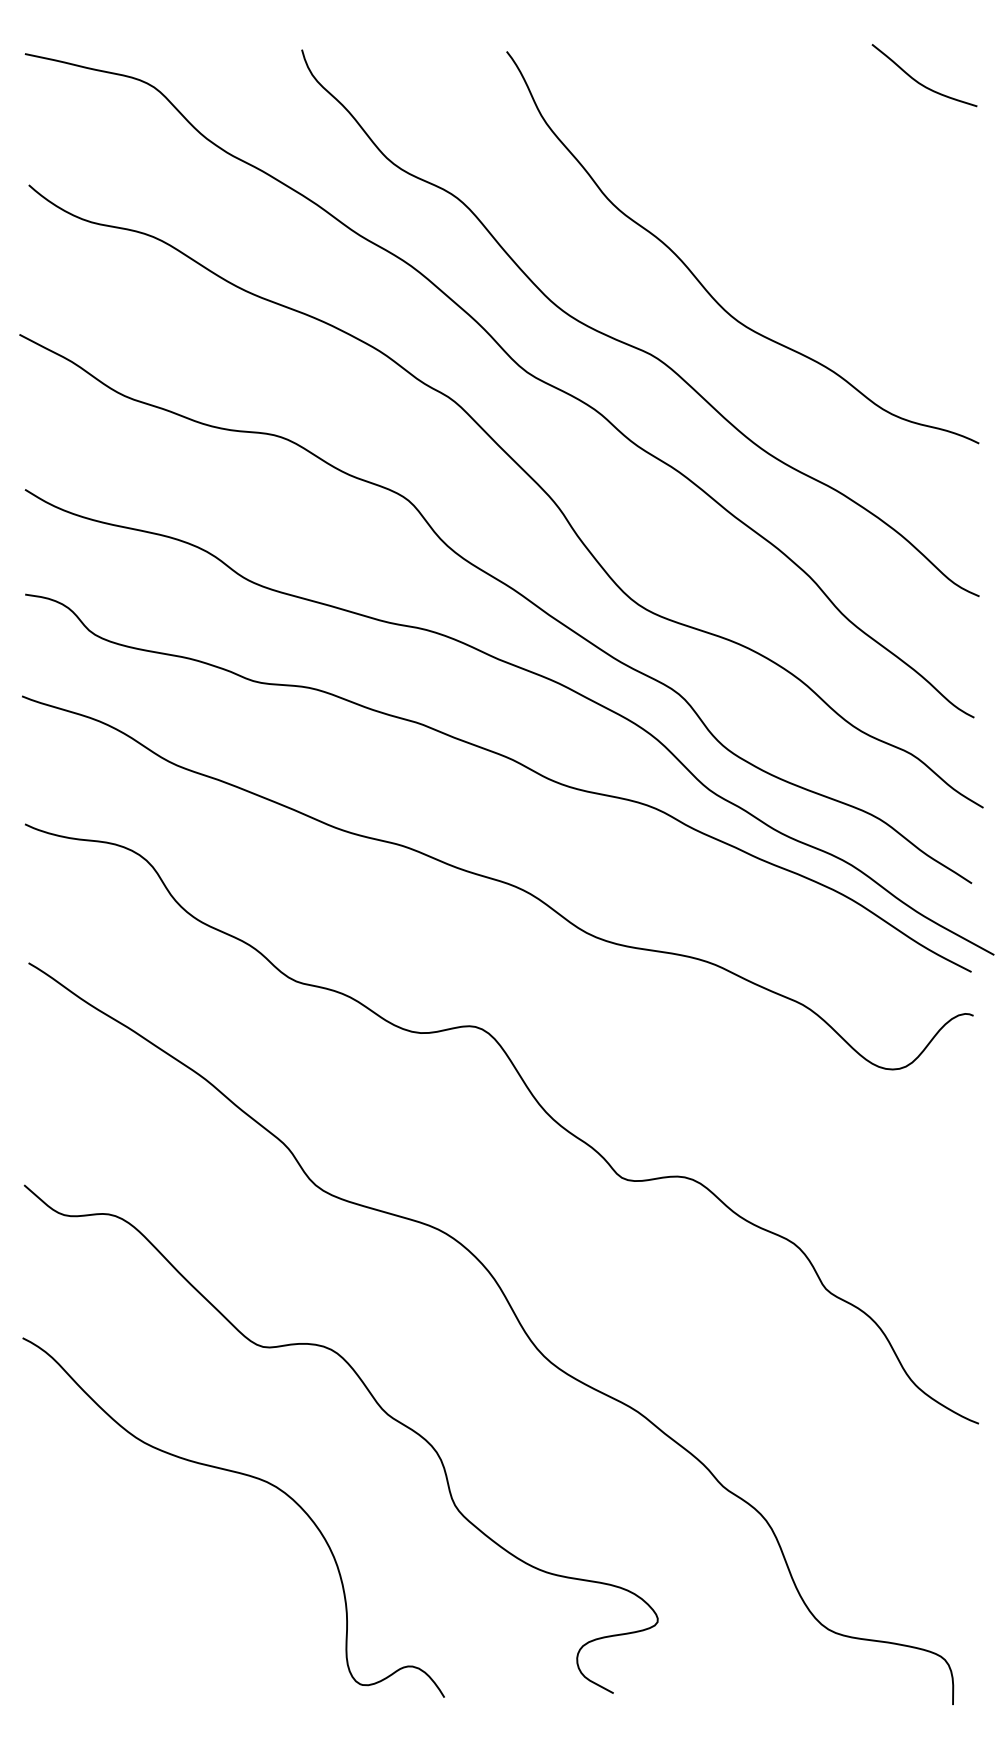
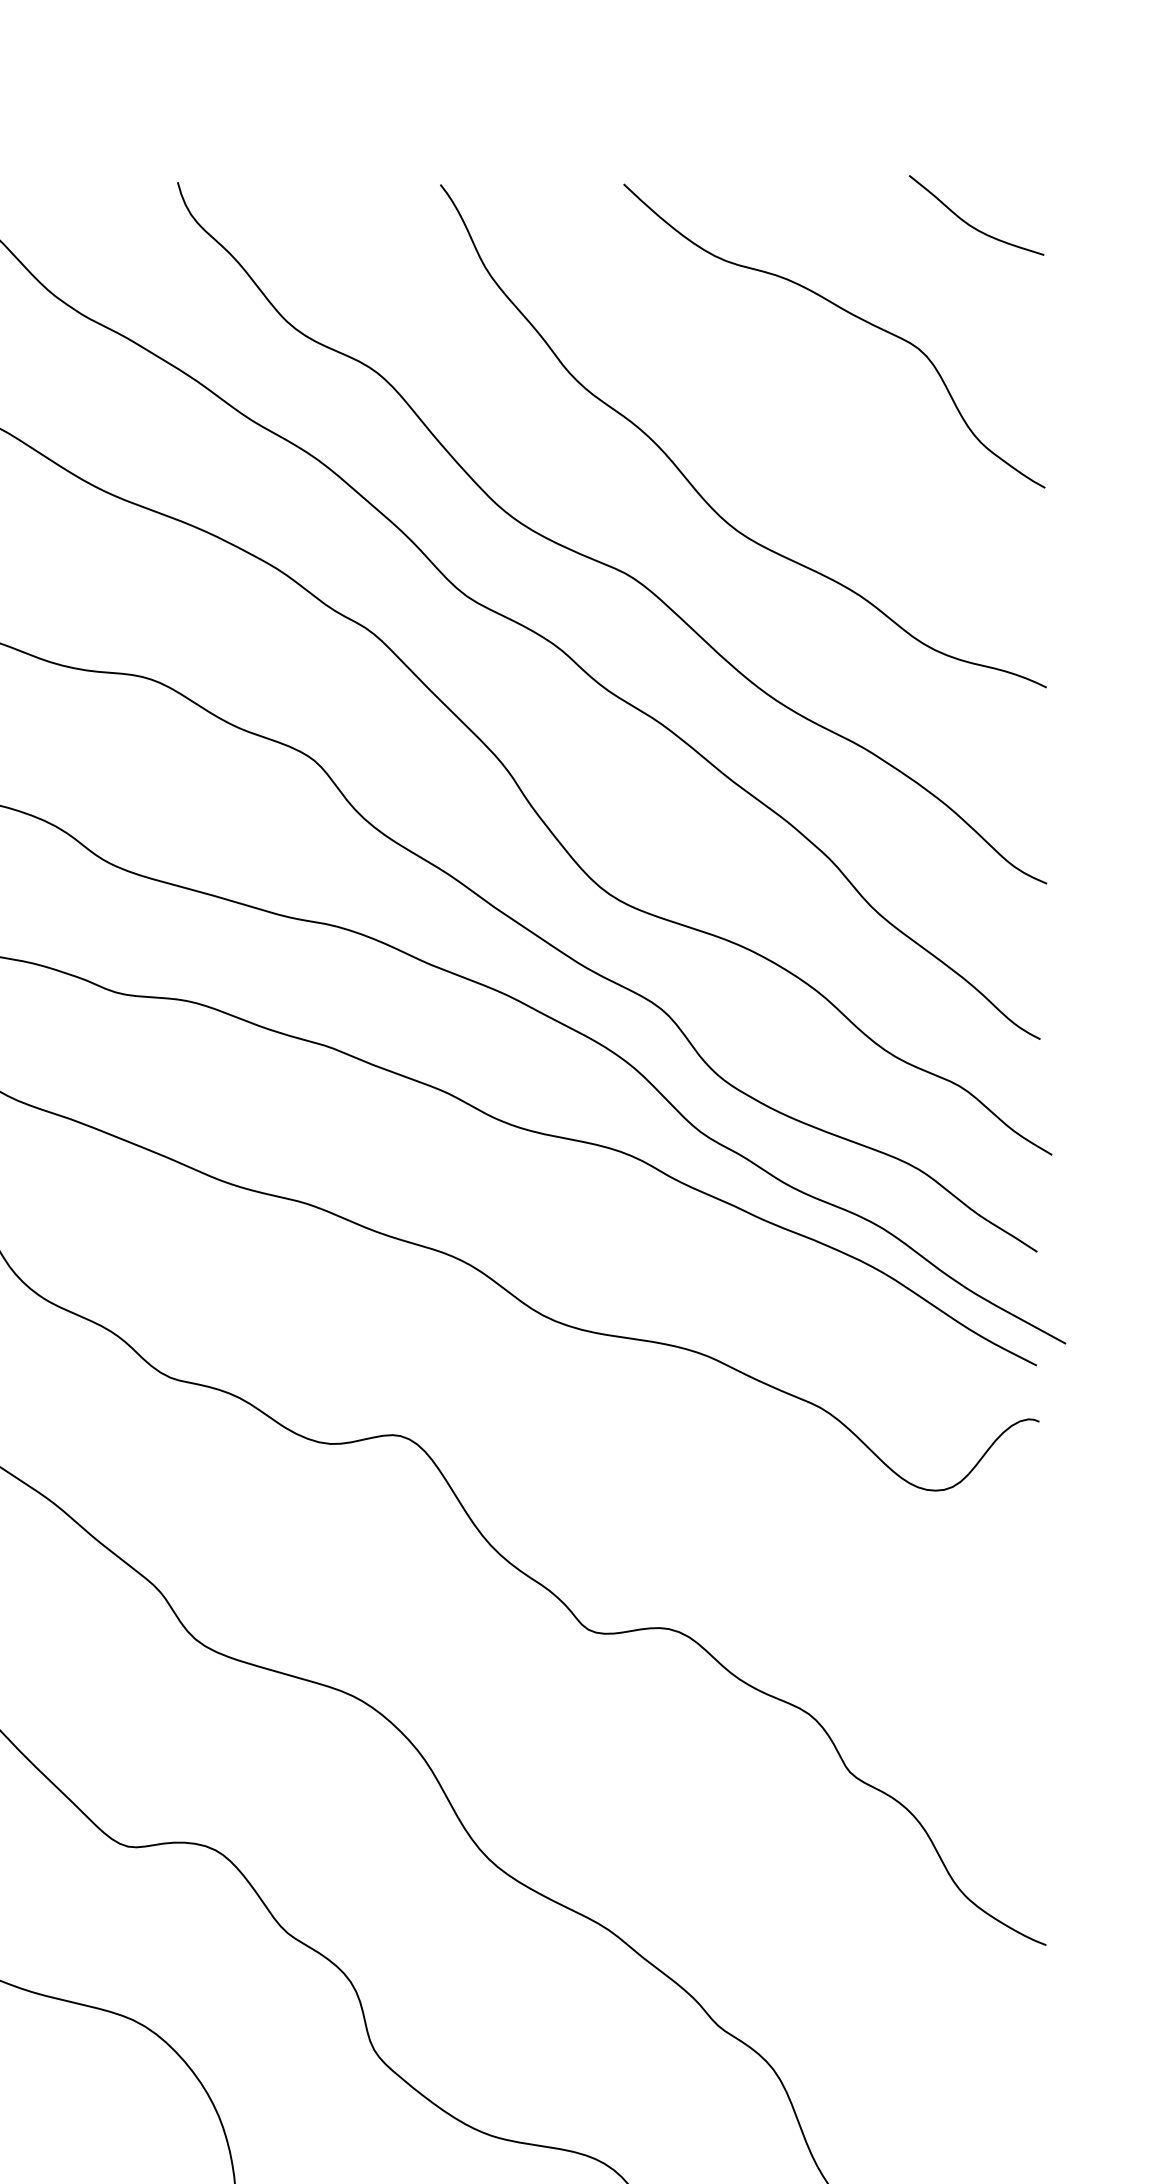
curve: (823, 151) -> (846, 312), added

